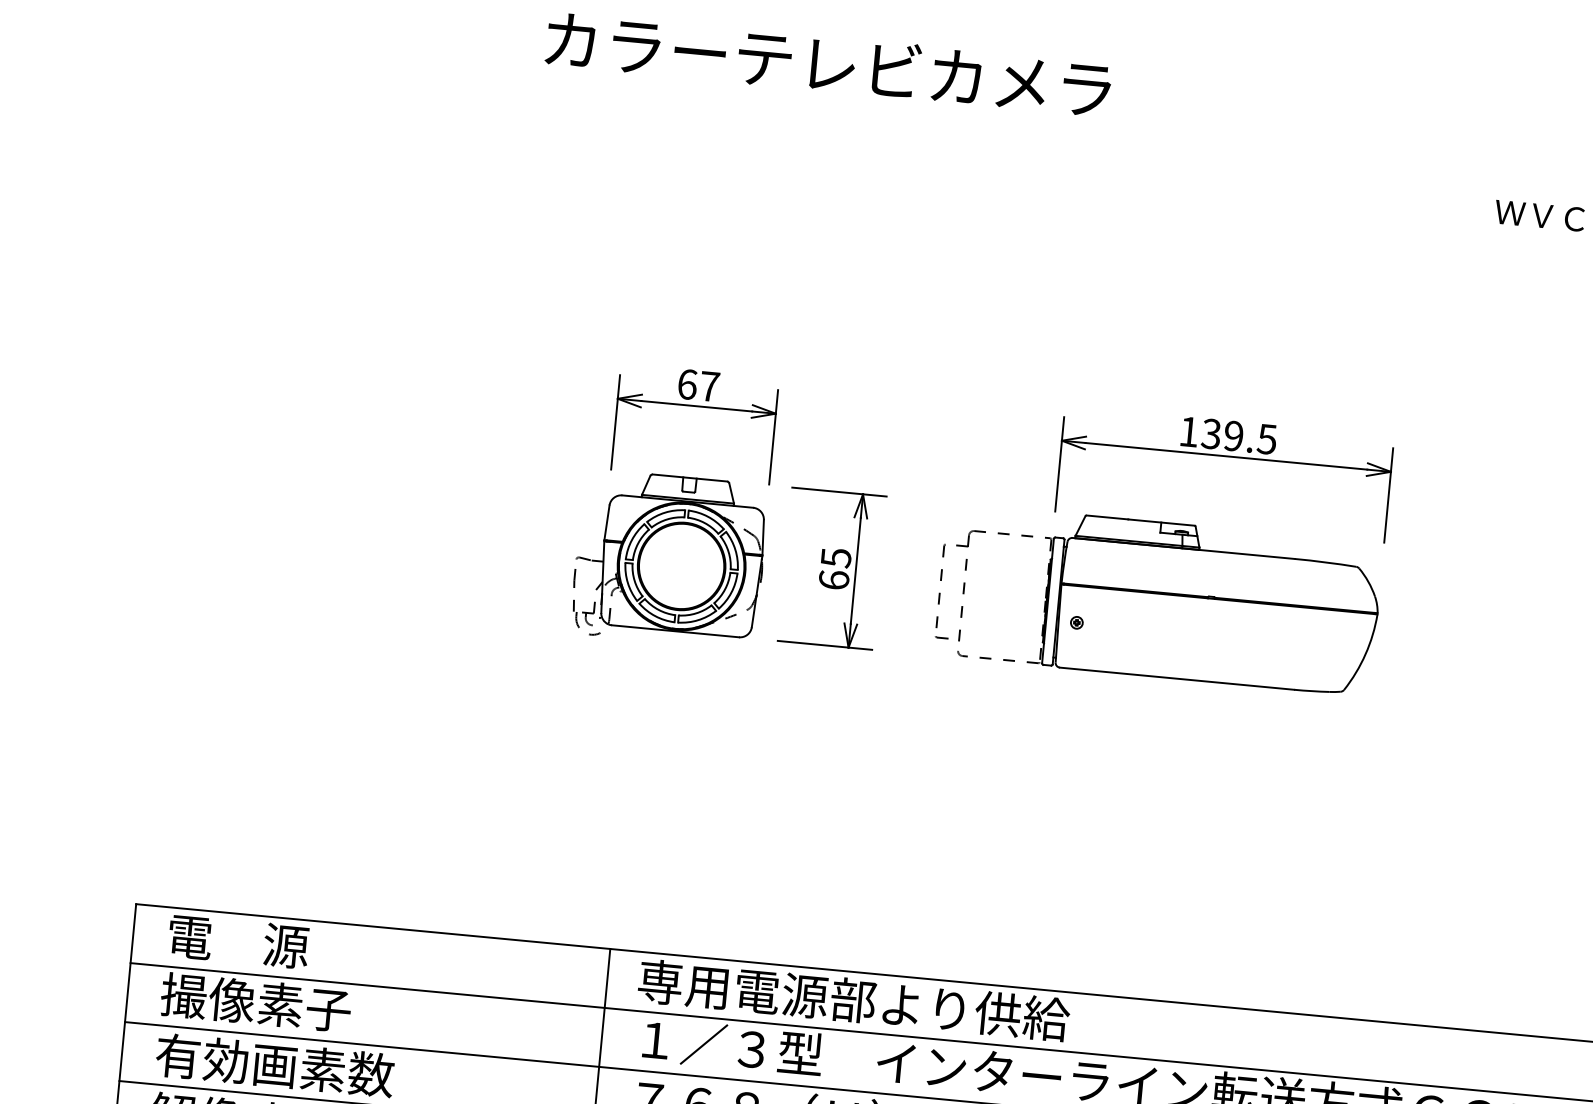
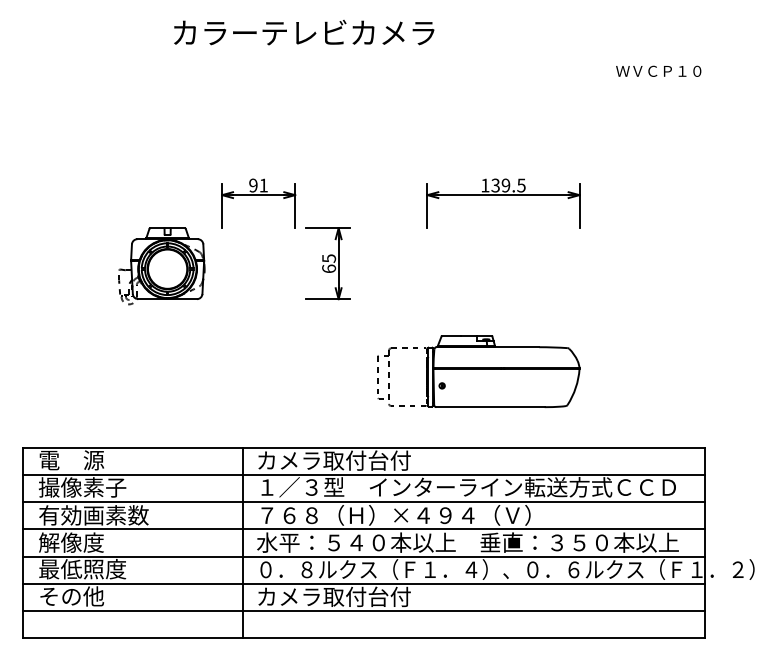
text: (698, 385) -> (258, 185), 67 -> 91
part: (668, 559) -> (161, 266), moved
part: (1158, 599) -> (478, 371), moved
text: (854, 1000) -> (356, 460), 専用電源部より供給 -> カメラ取付台付

